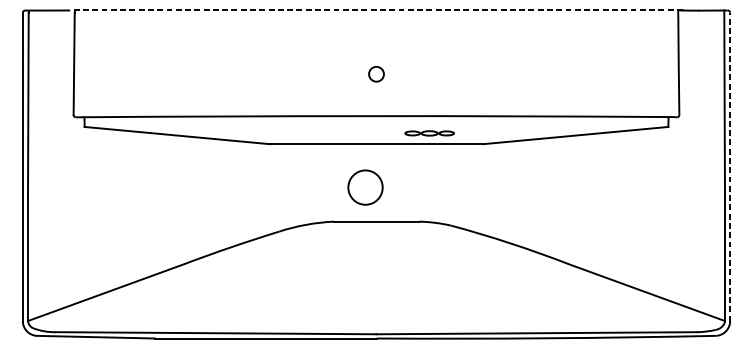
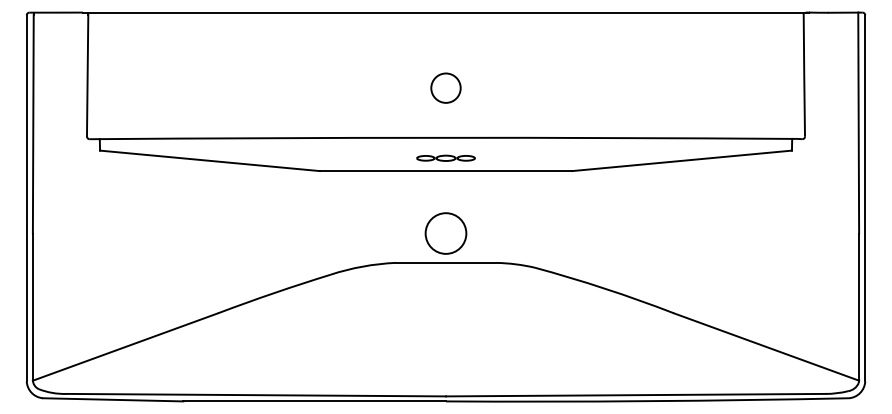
line: (376, 10) -> (445, 12), dashed -> solid
circle: (376, 73) -> (445, 87), size x1.67
part: (429, 132) -> (445, 157), moved
line: (730, 166) -> (865, 197), dashed -> solid
circle: (365, 187) -> (445, 233), moved

